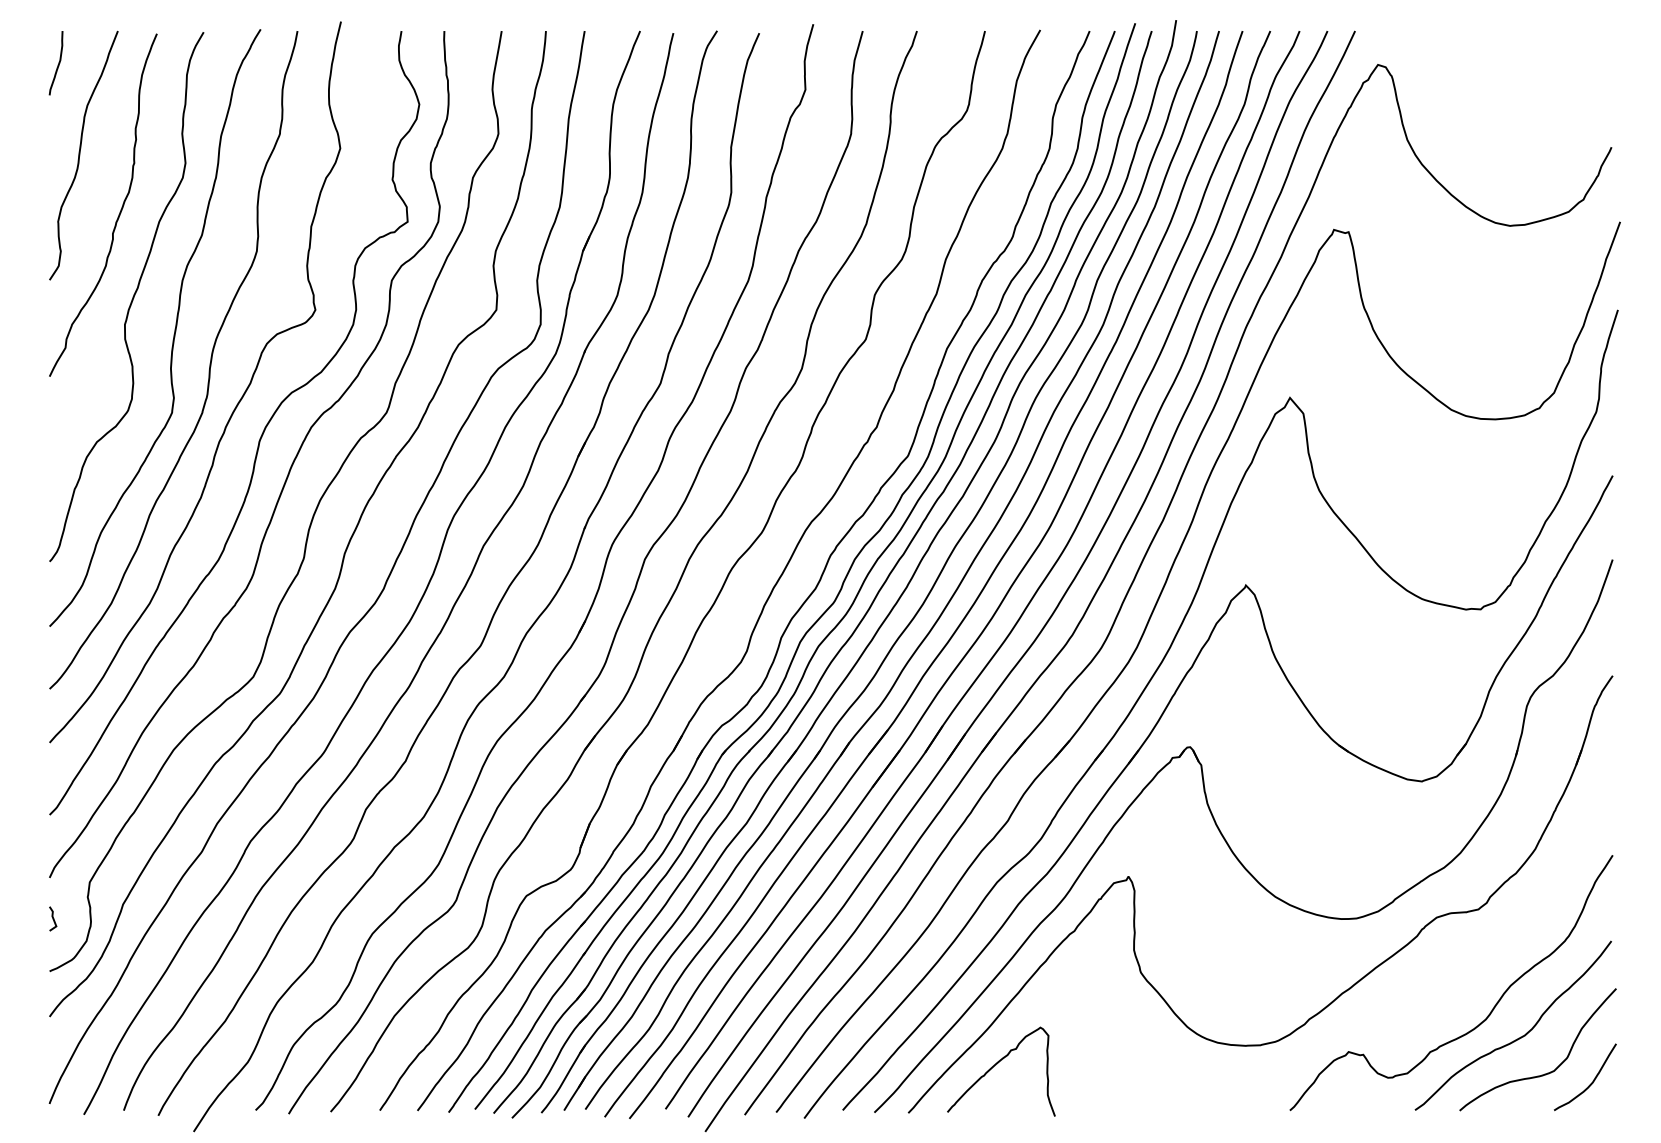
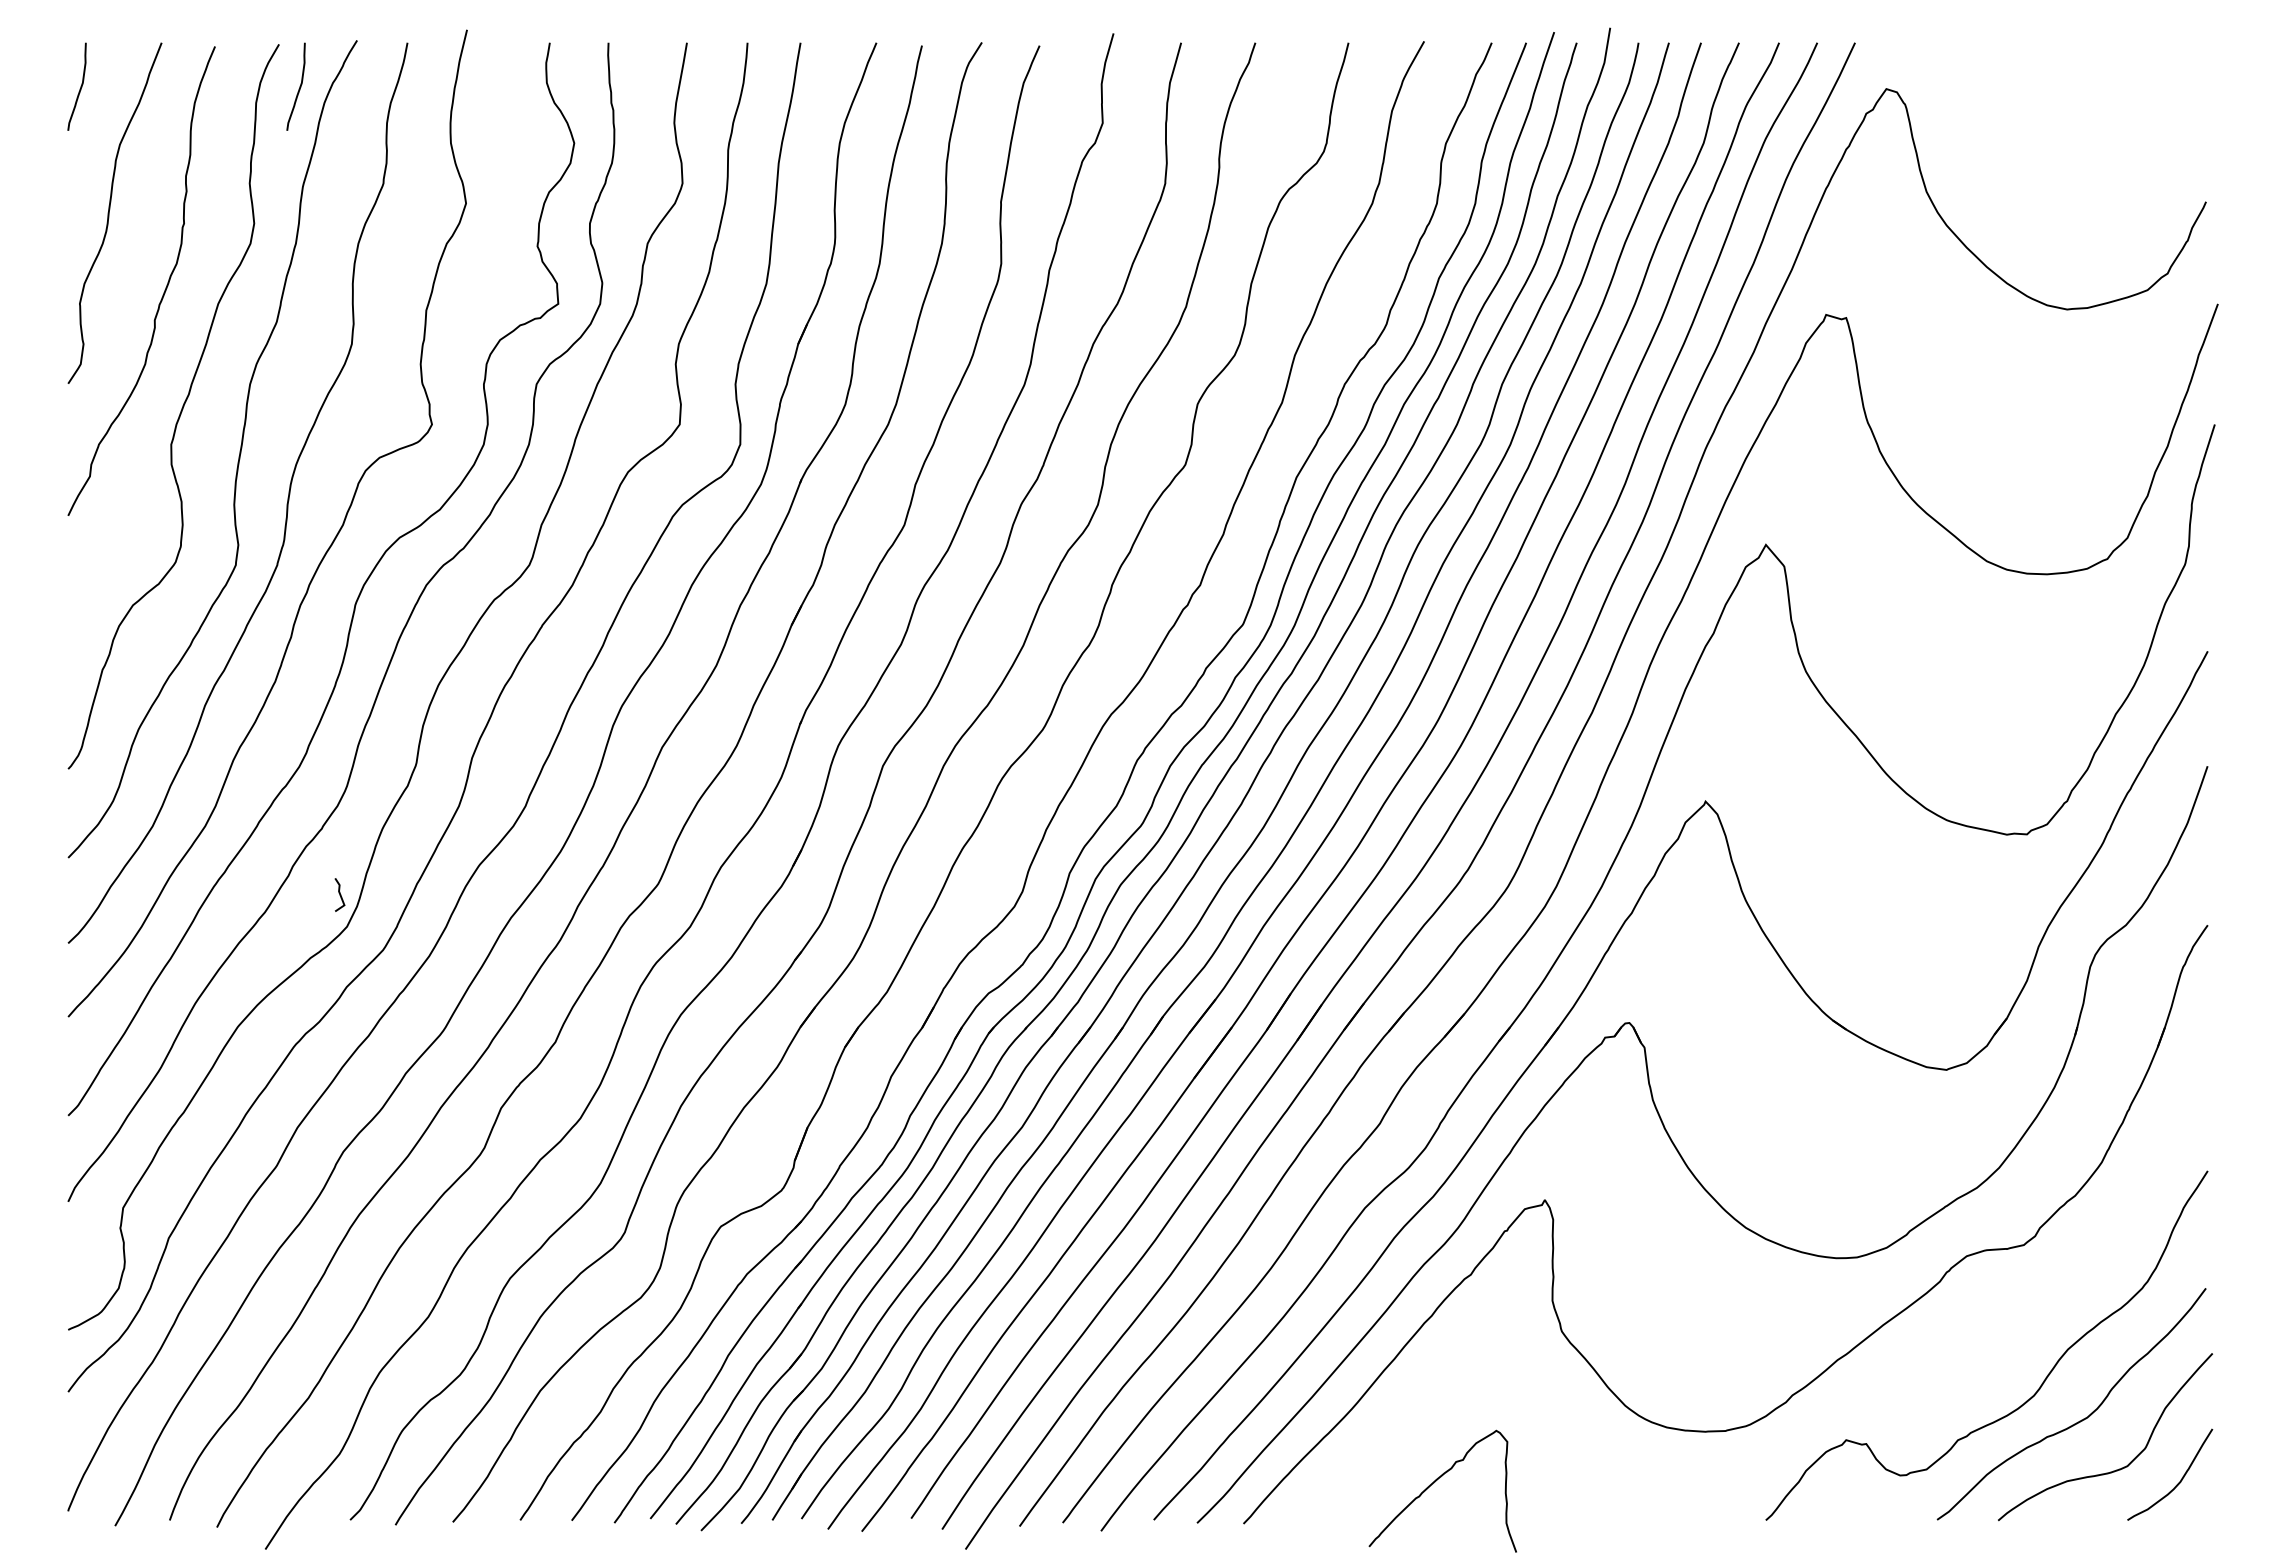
curve: (218, 63) -> (299, 86), added
line: (52, 918) -> (339, 894), moved
curve: (995, 1065) -> (1435, 1482), moved

